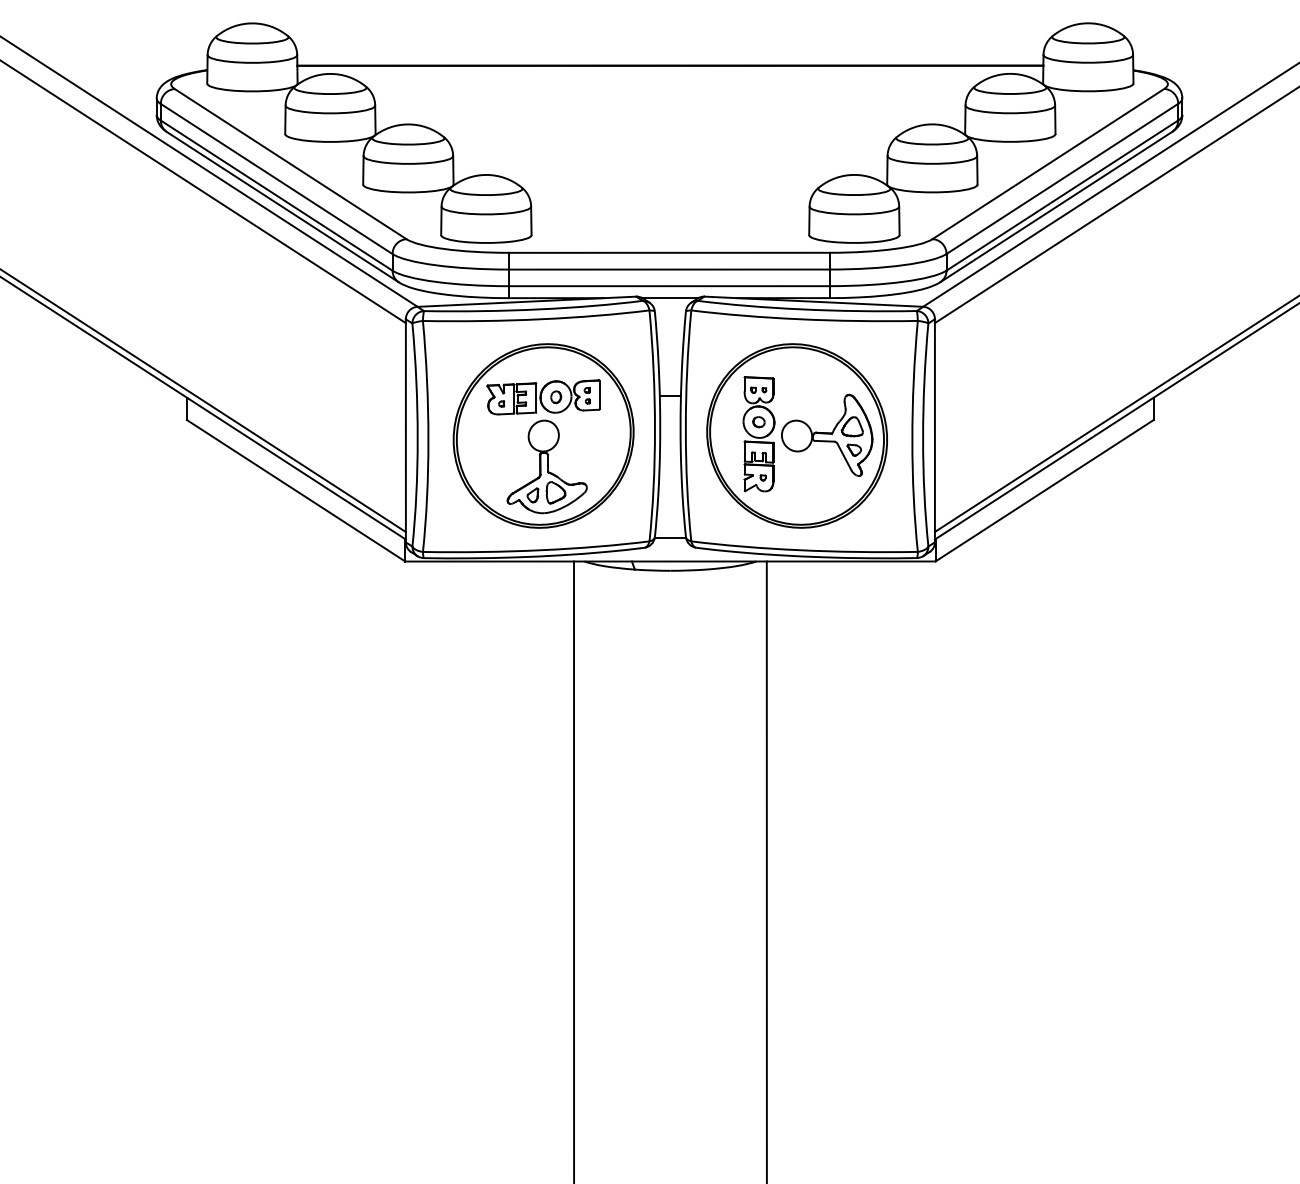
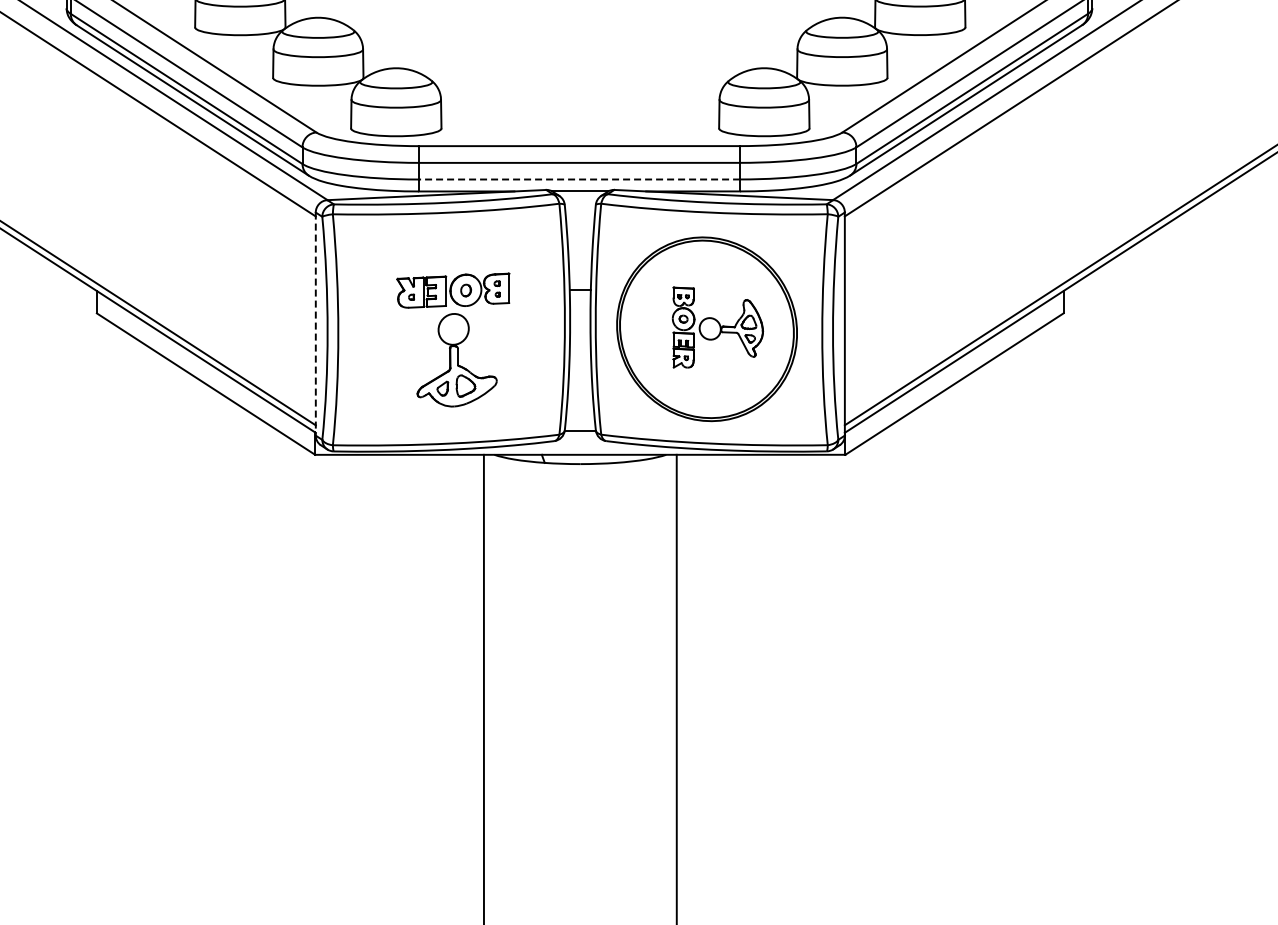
line: (669, 286) -> (579, 179), solid -> dashed
line: (405, 430) -> (315, 323), solid -> dashed
part: (807, 434) -> (717, 327), size x0.7
part: (543, 435) -> (453, 328), removed

